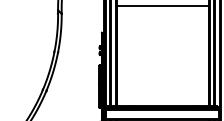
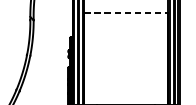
line: (162, 6) -> (126, 13), solid -> dashed

